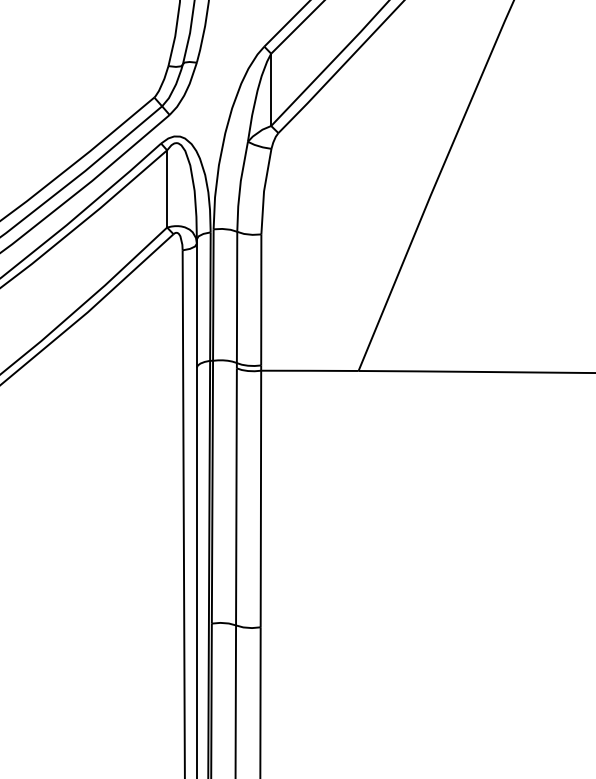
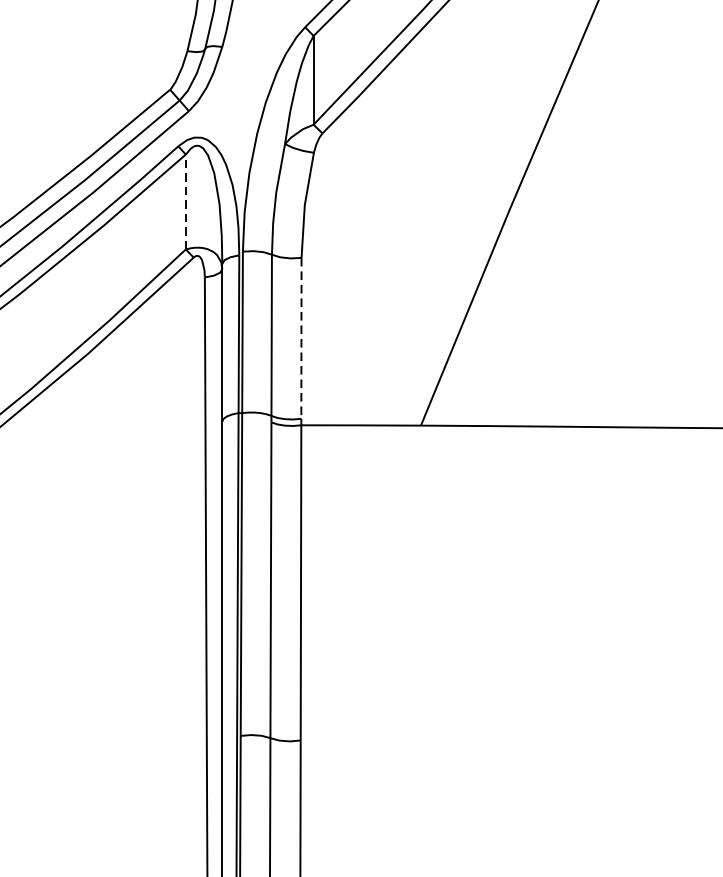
line: (167, 188) -> (186, 201), solid -> dashed
line: (261, 300) -> (301, 339), solid -> dashed

